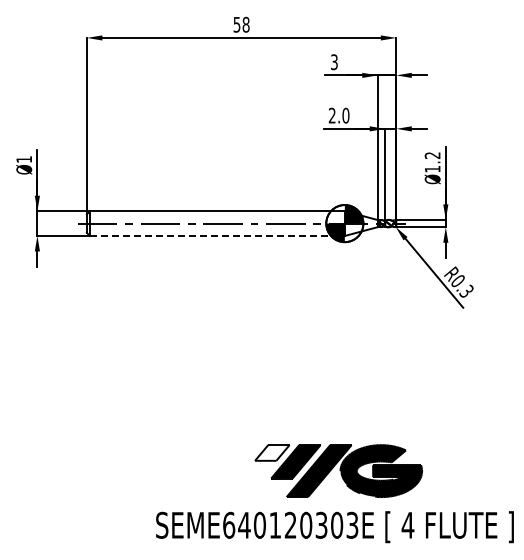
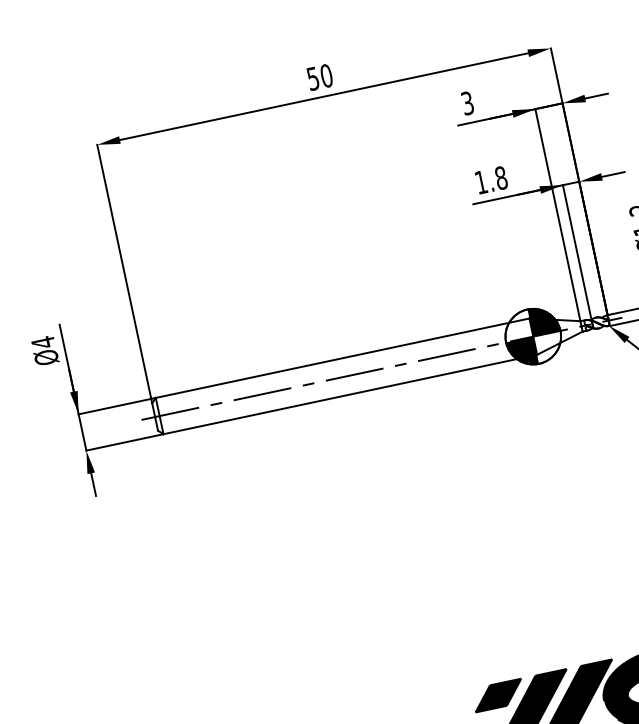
text: (245, 24) -> (325, 75), 58 -> 50
text: (338, 115) -> (490, 180), 2.0 -> 1.8
text: (23, 159) -> (42, 342), Ø1 -> Ø4
line: (217, 235) -> (350, 393), dashed -> solid
fill: (272, 452) -> (498, 694), added

